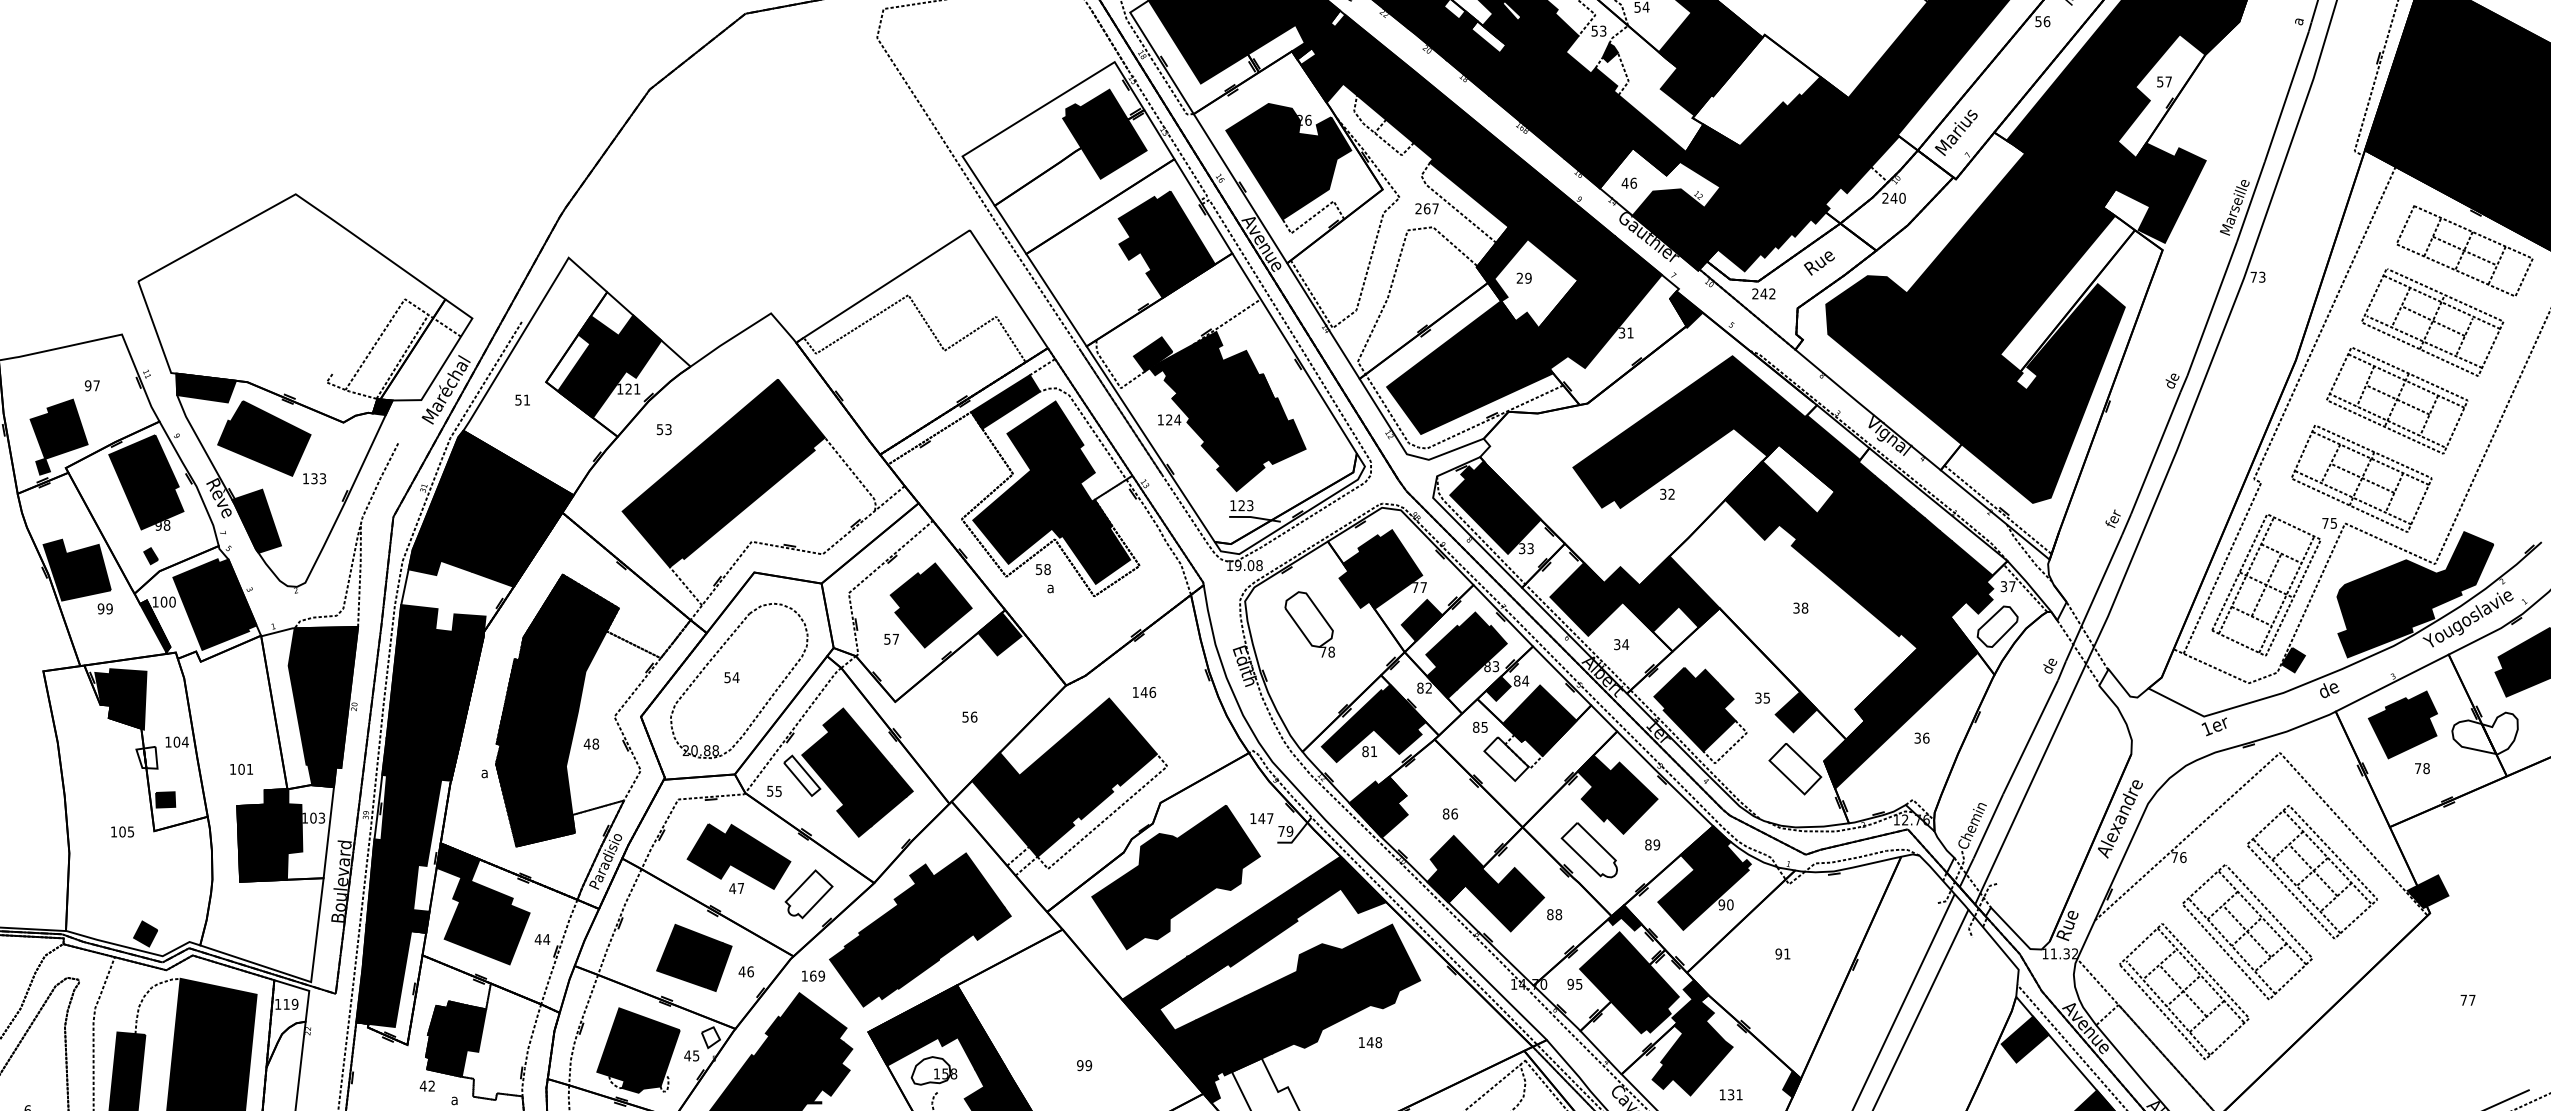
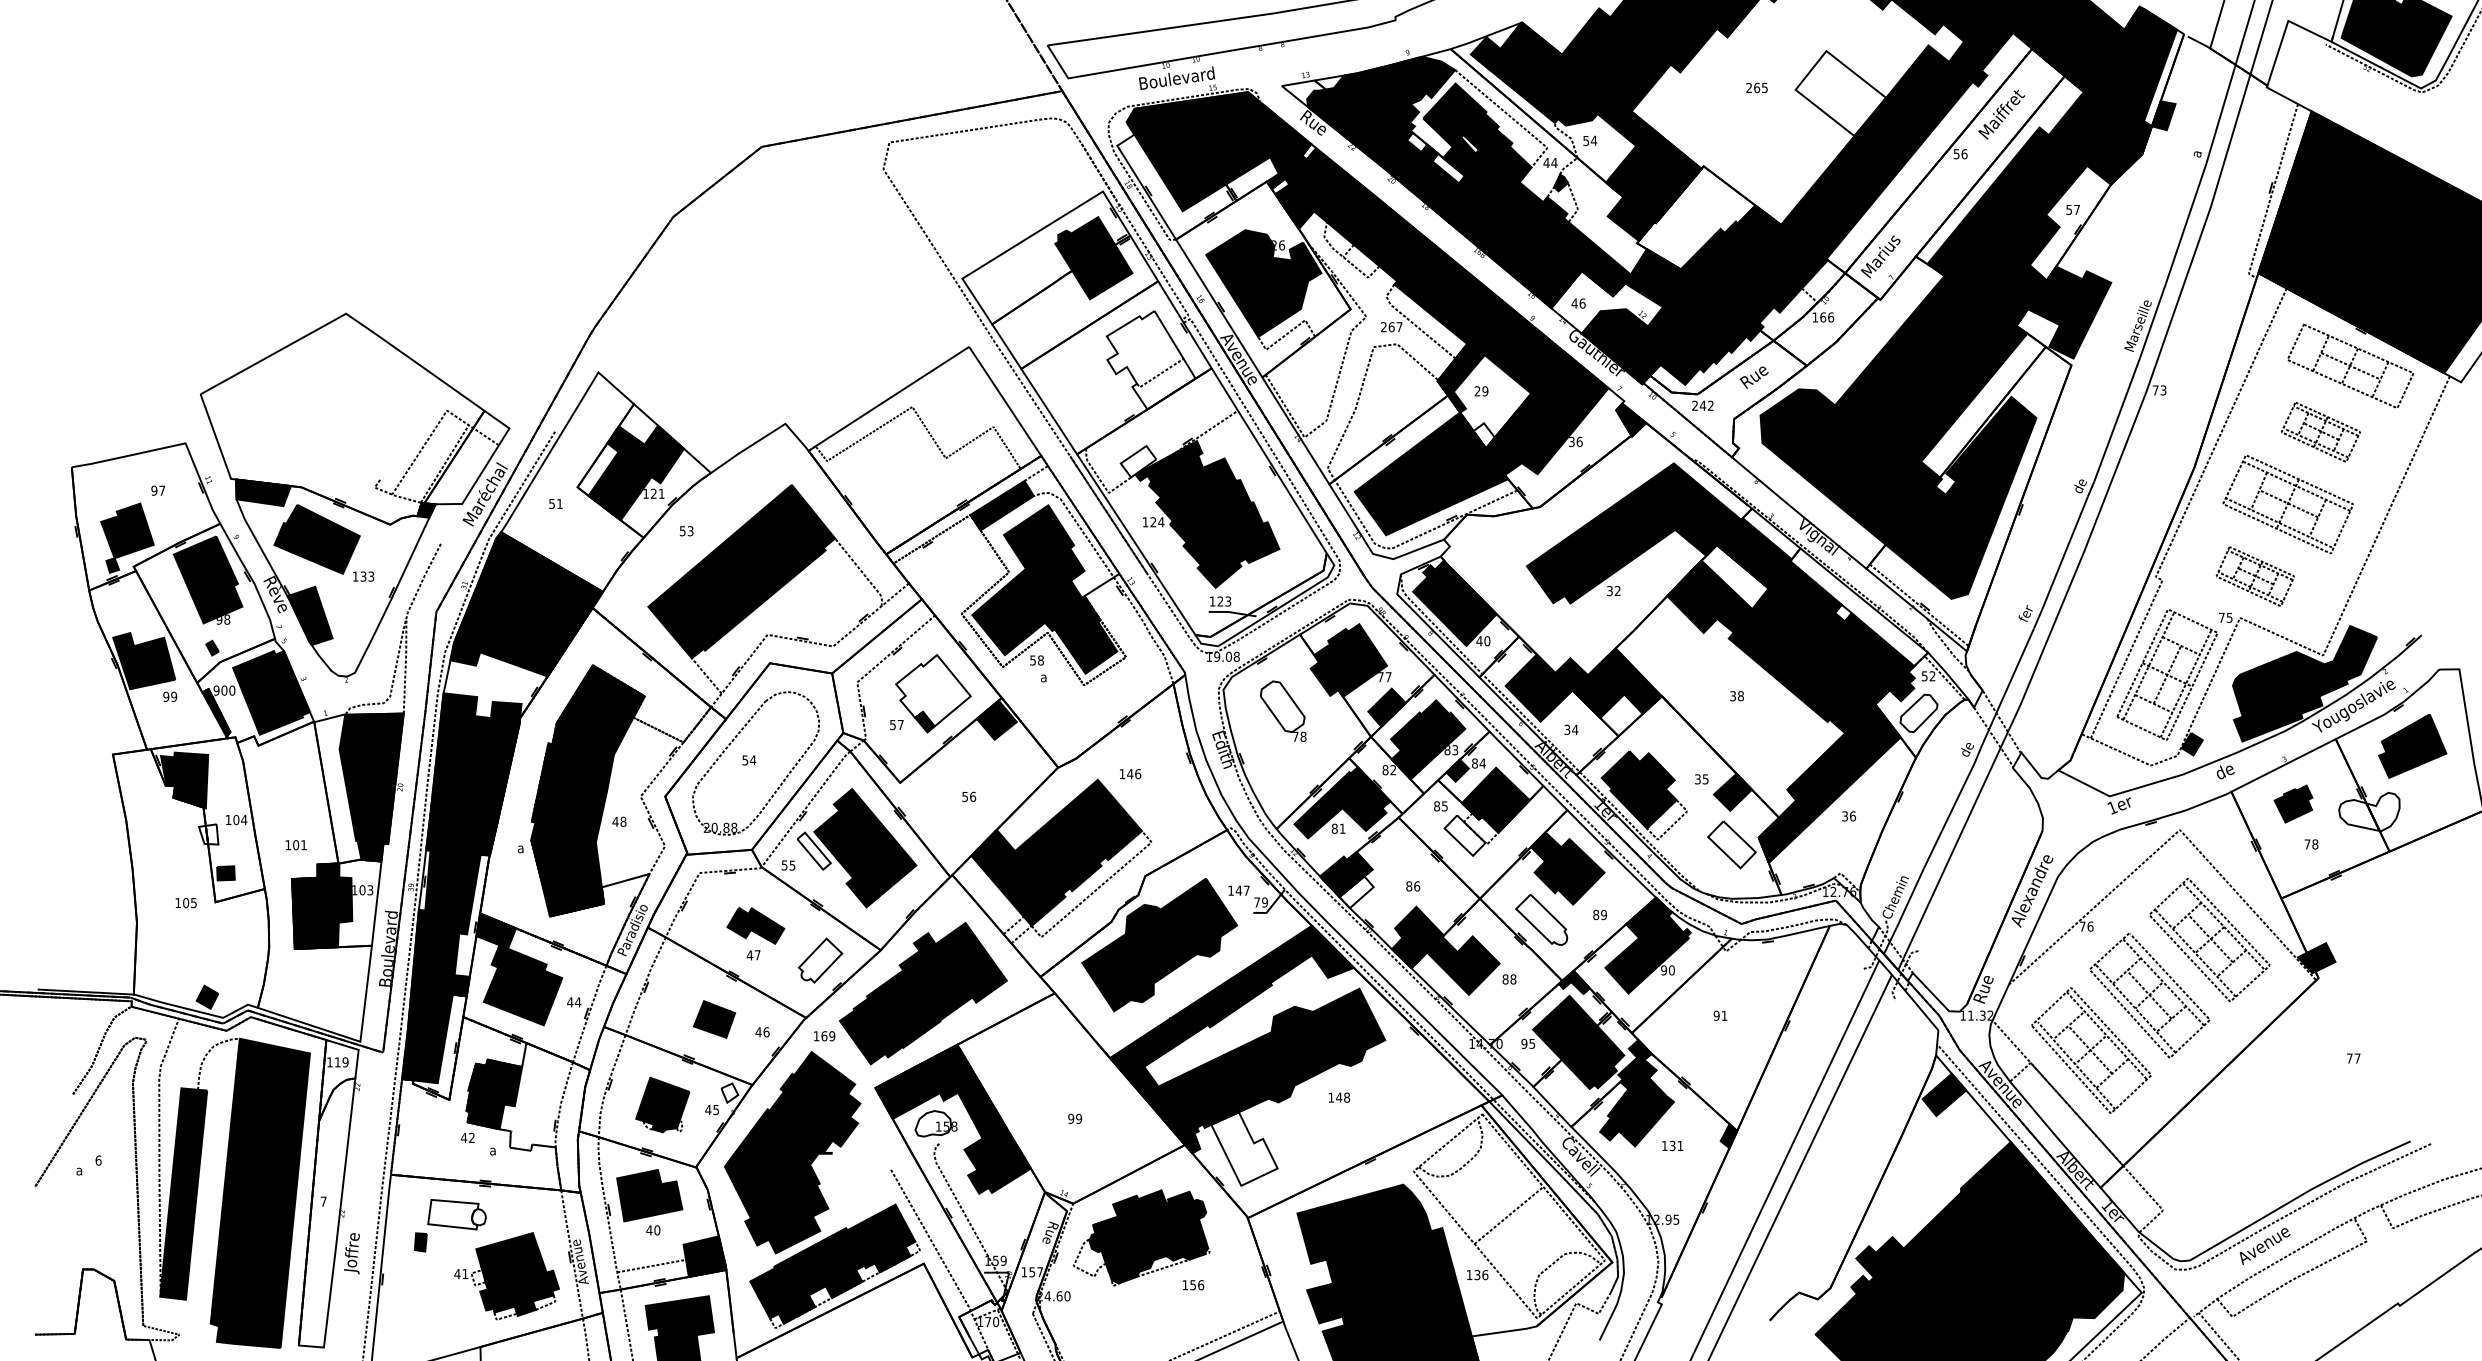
text: (1598, 30) -> (1550, 162), 53 -> 44
text: (1894, 198) -> (1823, 317), 240 -> 166
fill: (1166, 244) -> (1150, 360), removed
part: (2432, 322) -> (2320, 432), size x0.6
fill: (1526, 326) -> (1483, 435), removed
text: (1630, 332) -> (1579, 441), 31 -> 36
fill: (1153, 354) -> (1138, 461), removed
part: (2361, 478) -> (2255, 576), size x0.6
fill: (1914, 517) -> (1842, 612), removed
text: (1526, 548) -> (1483, 641), 33 -> 40
text: (2007, 586) -> (1928, 676), 37 -> 52
text: (155, 601) -> (216, 690), 100 -> 900
fill: (931, 601) -> (933, 690), removed
part: (2402, 724) -> (2293, 803), size x0.6
fill: (1389, 820) -> (1356, 892), removed
part: (738, 856) -> (755, 925), size x0.6
part: (694, 957) -> (714, 1019), size x0.6
part: (638, 1049) -> (662, 1104), size x0.7

